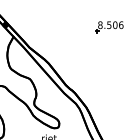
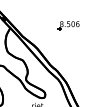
part: (109, 26) -> (68, 25), moved

